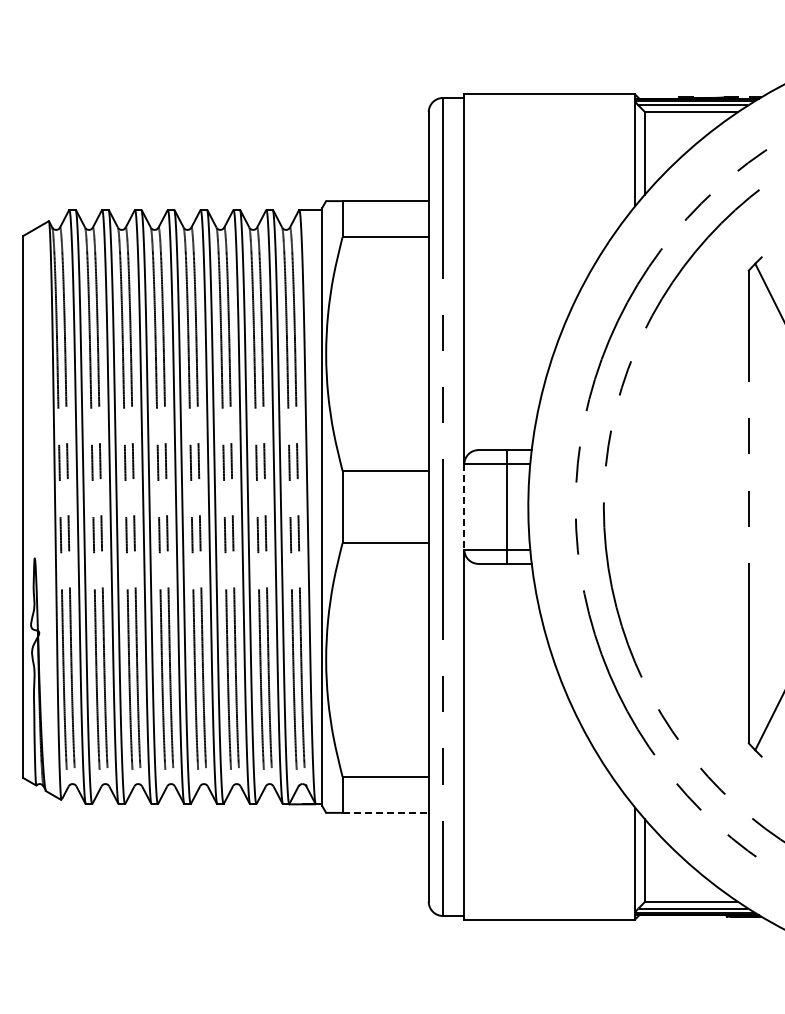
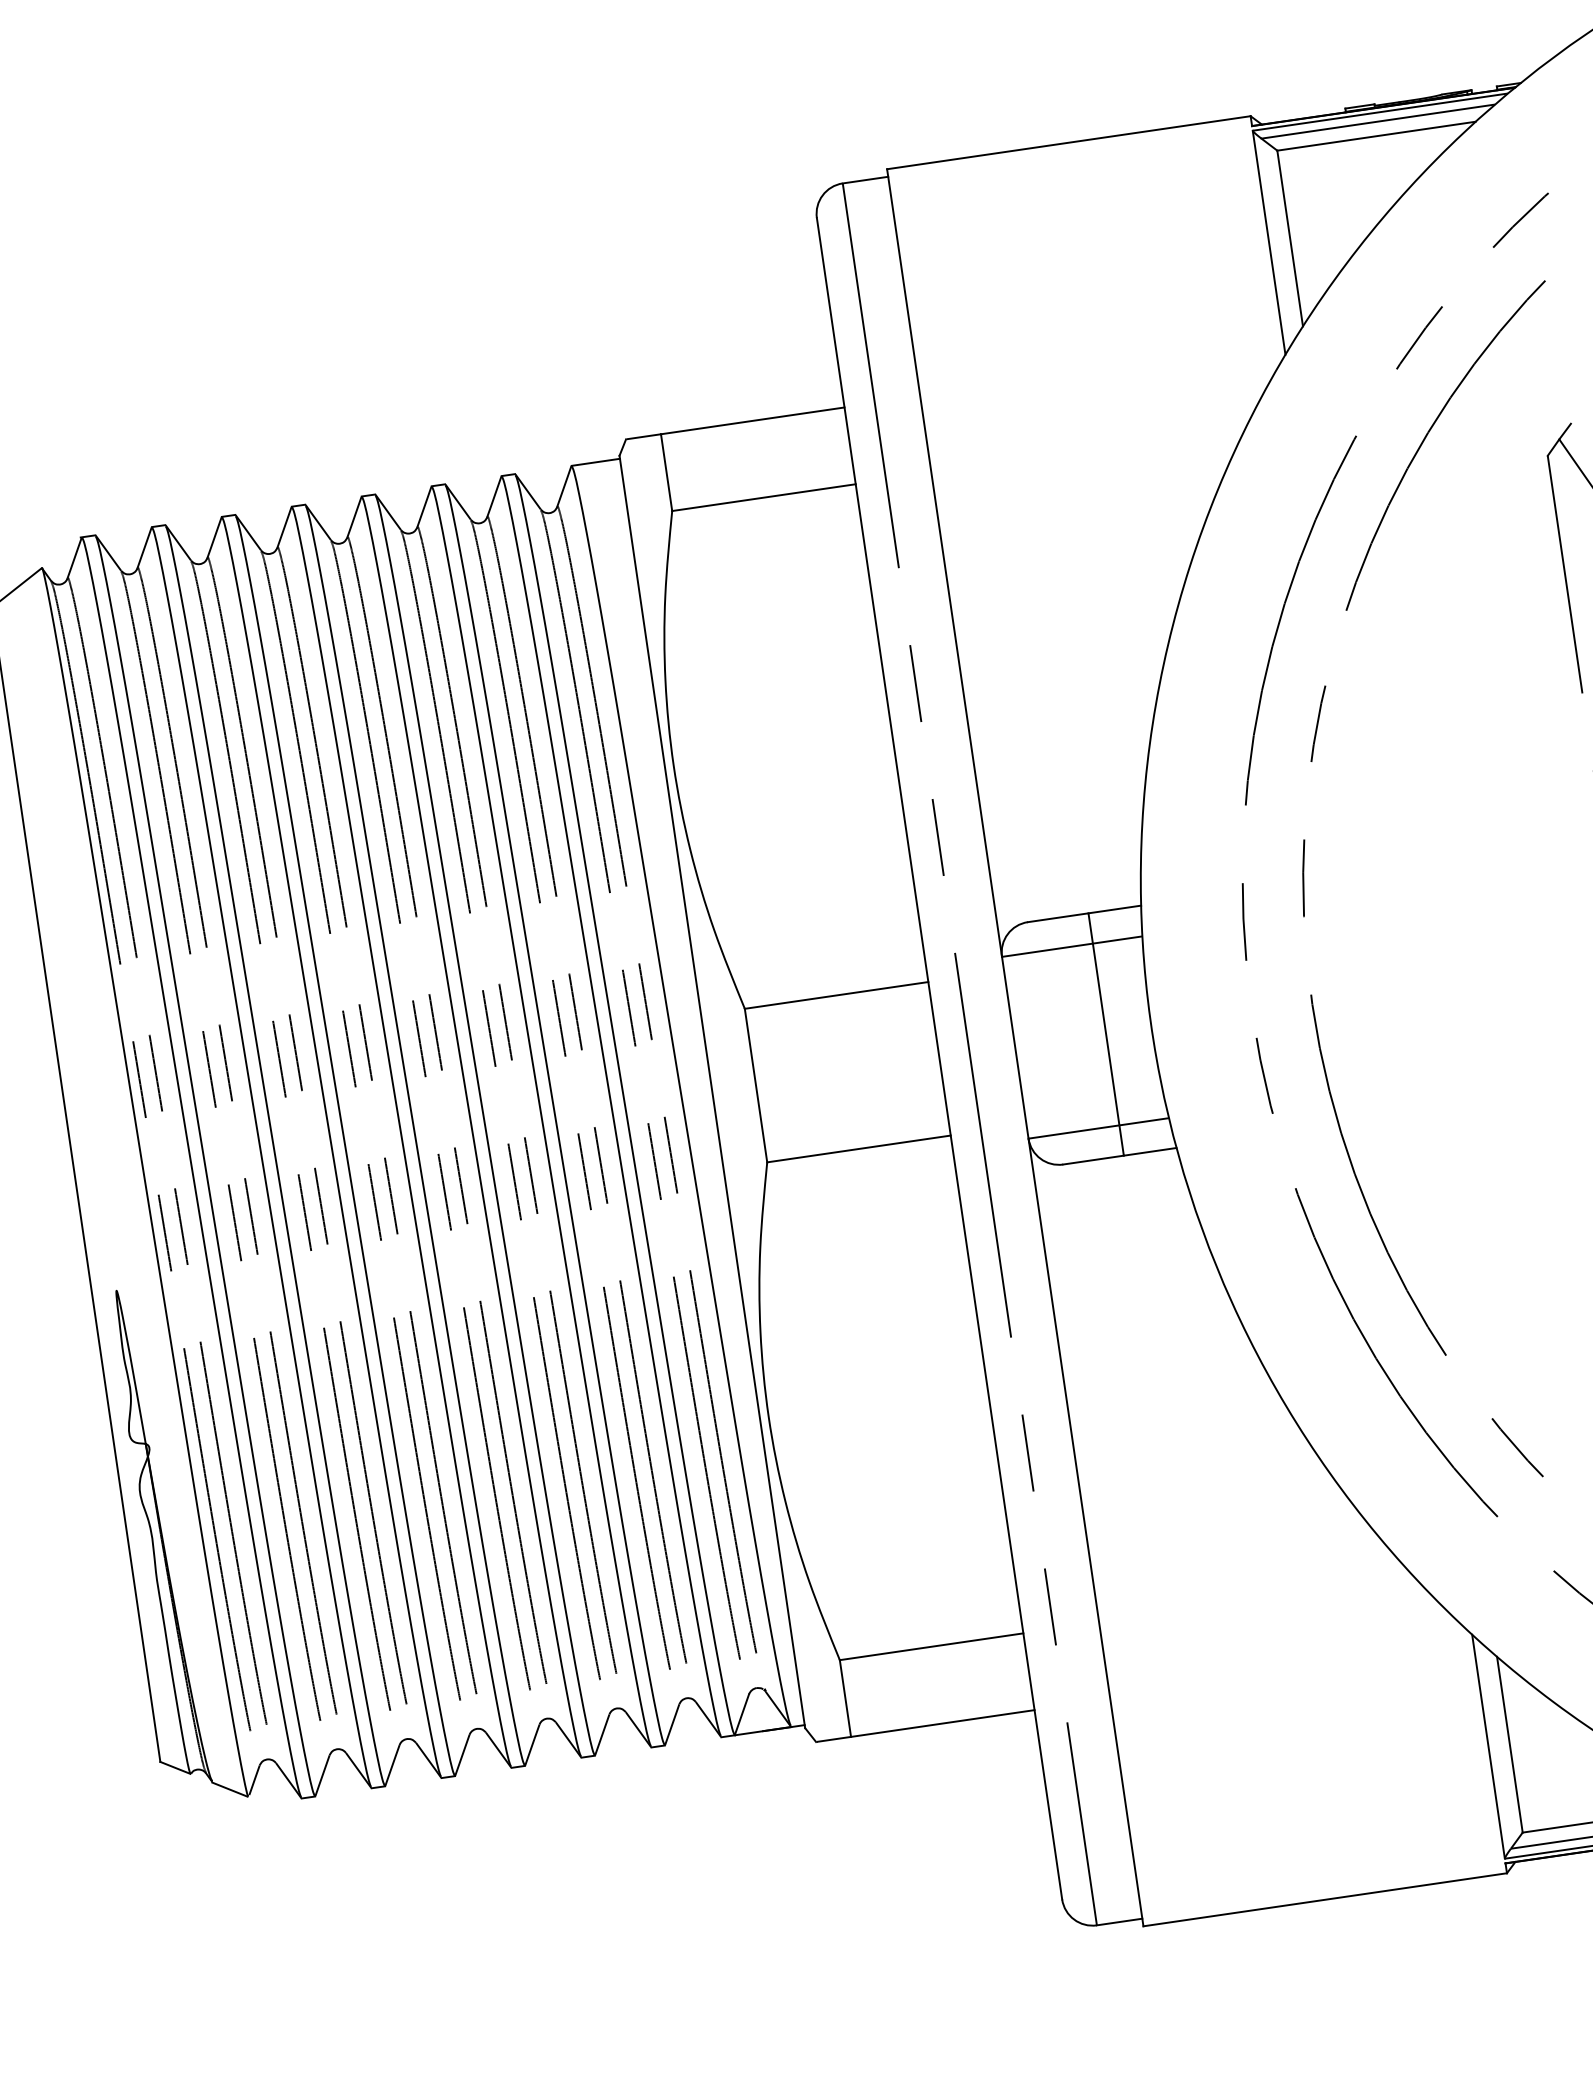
line: (464, 506) -> (1015, 1046), dashed -> solid
line: (386, 812) -> (944, 1722), dashed -> solid

